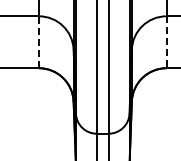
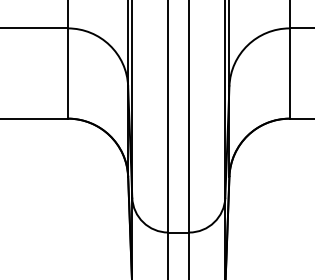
line: (38, 42) -> (67, 73), dashed -> solid
line: (166, 42) -> (289, 73), dashed -> solid

